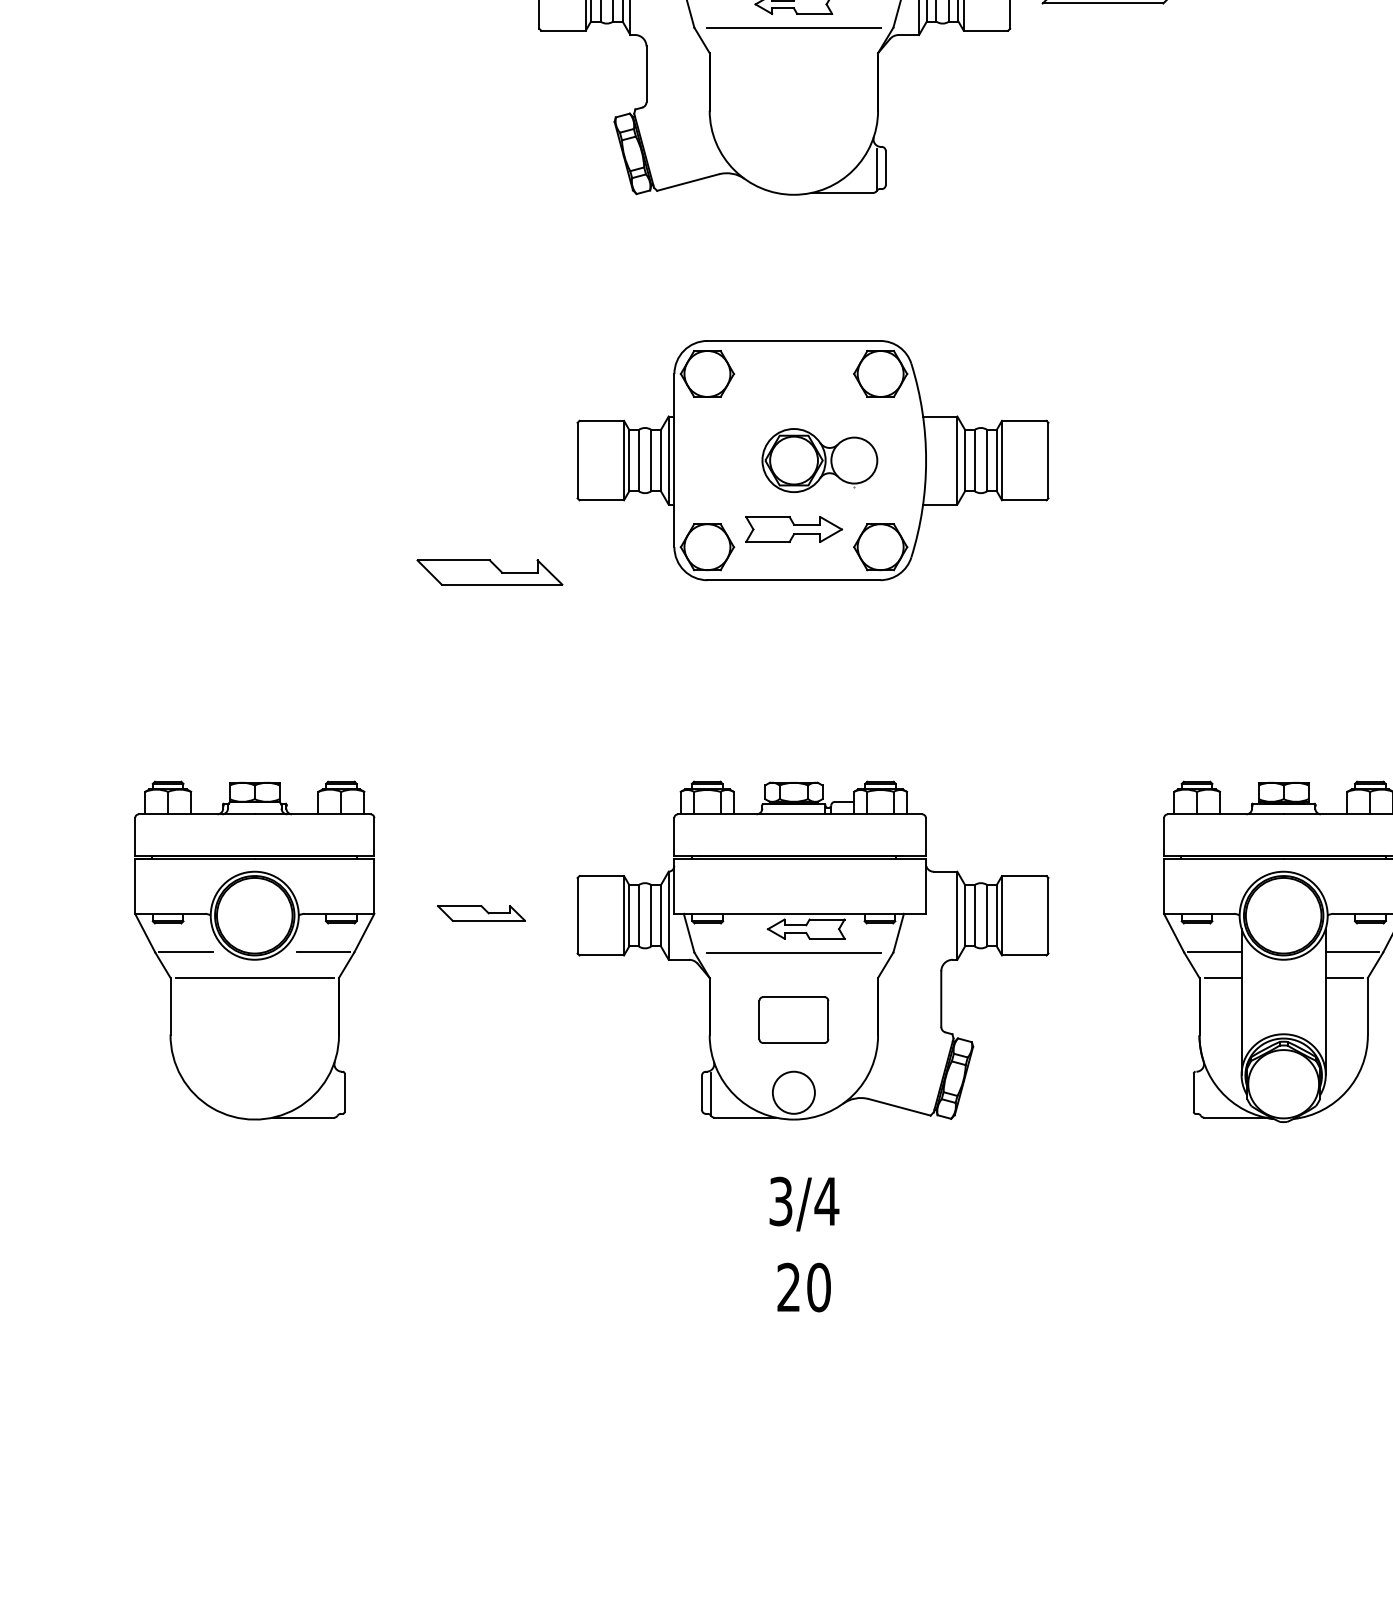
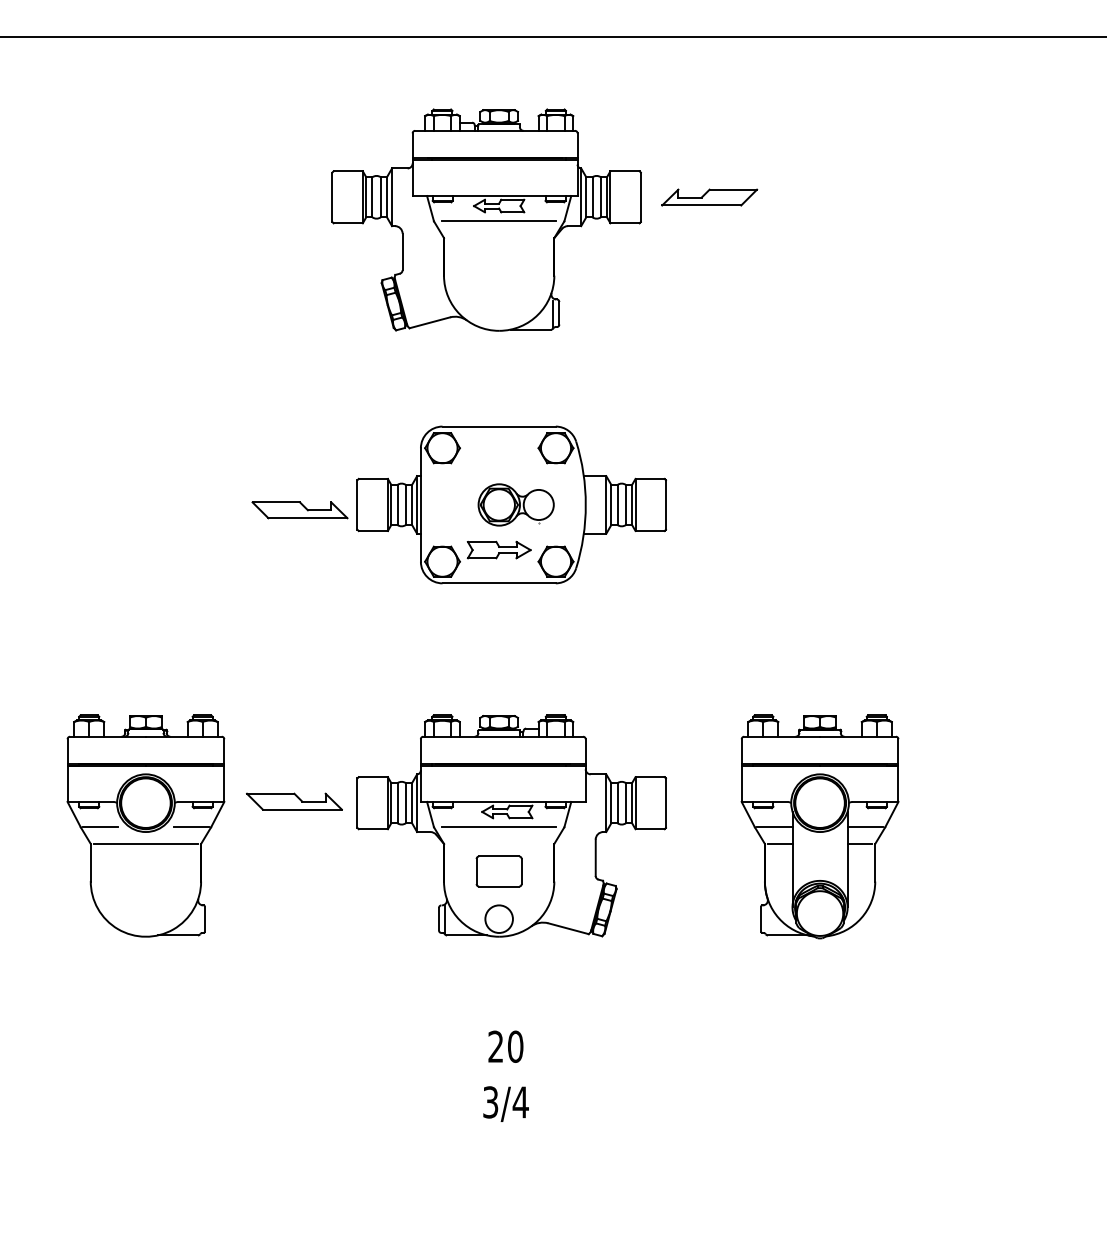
part: (489, 572) -> (299, 510), moved
part: (481, 913) -> (294, 801), size x1.67
text: (803, 1203) -> (505, 1103), moved

